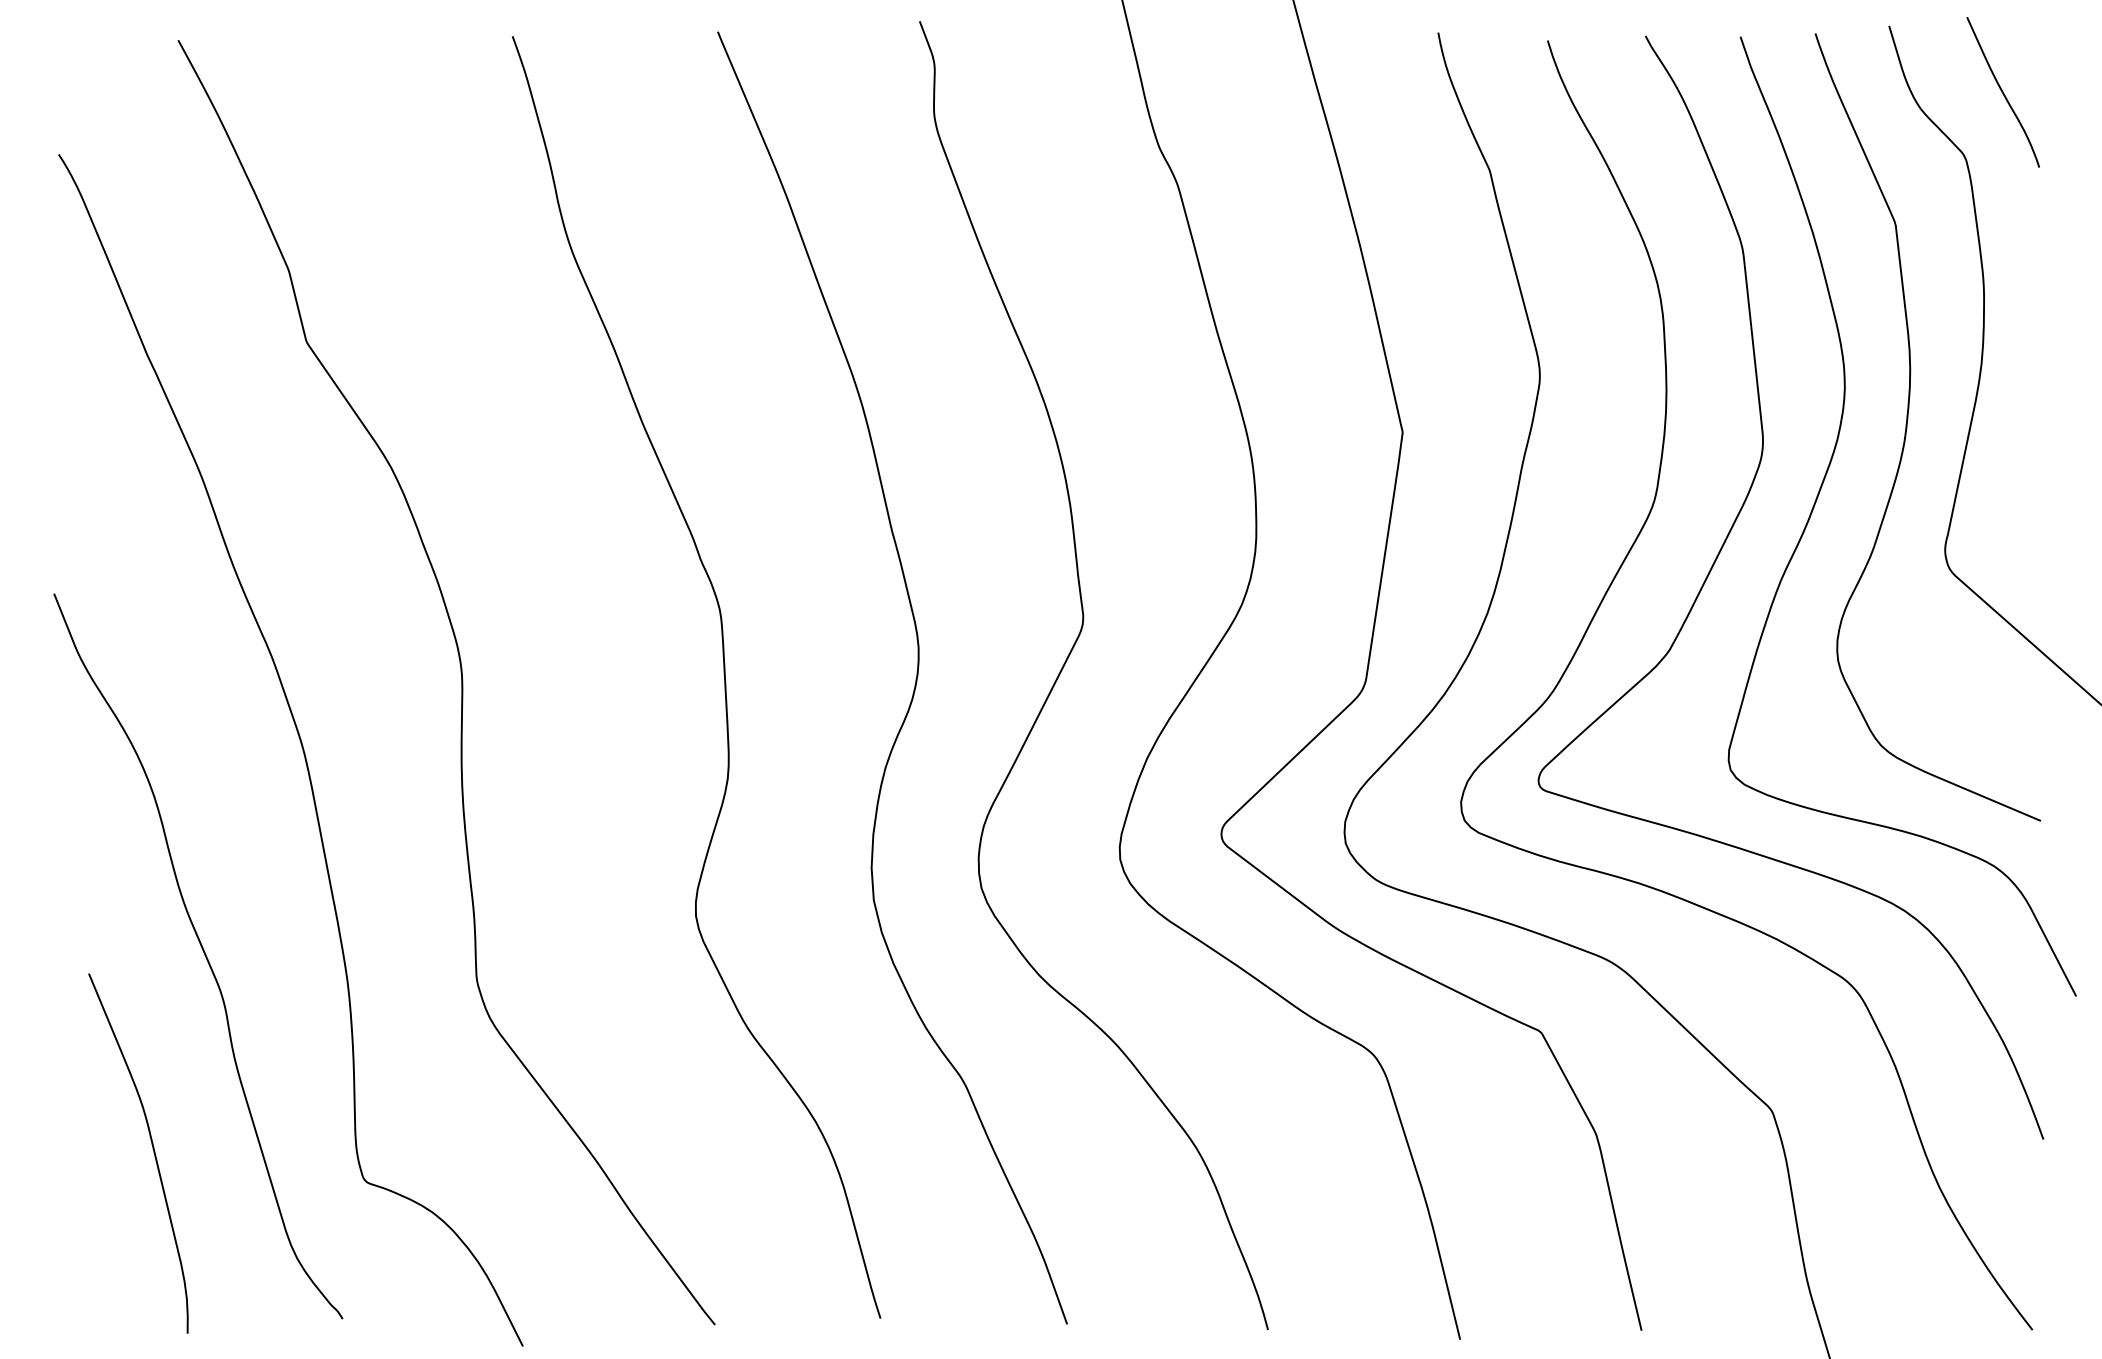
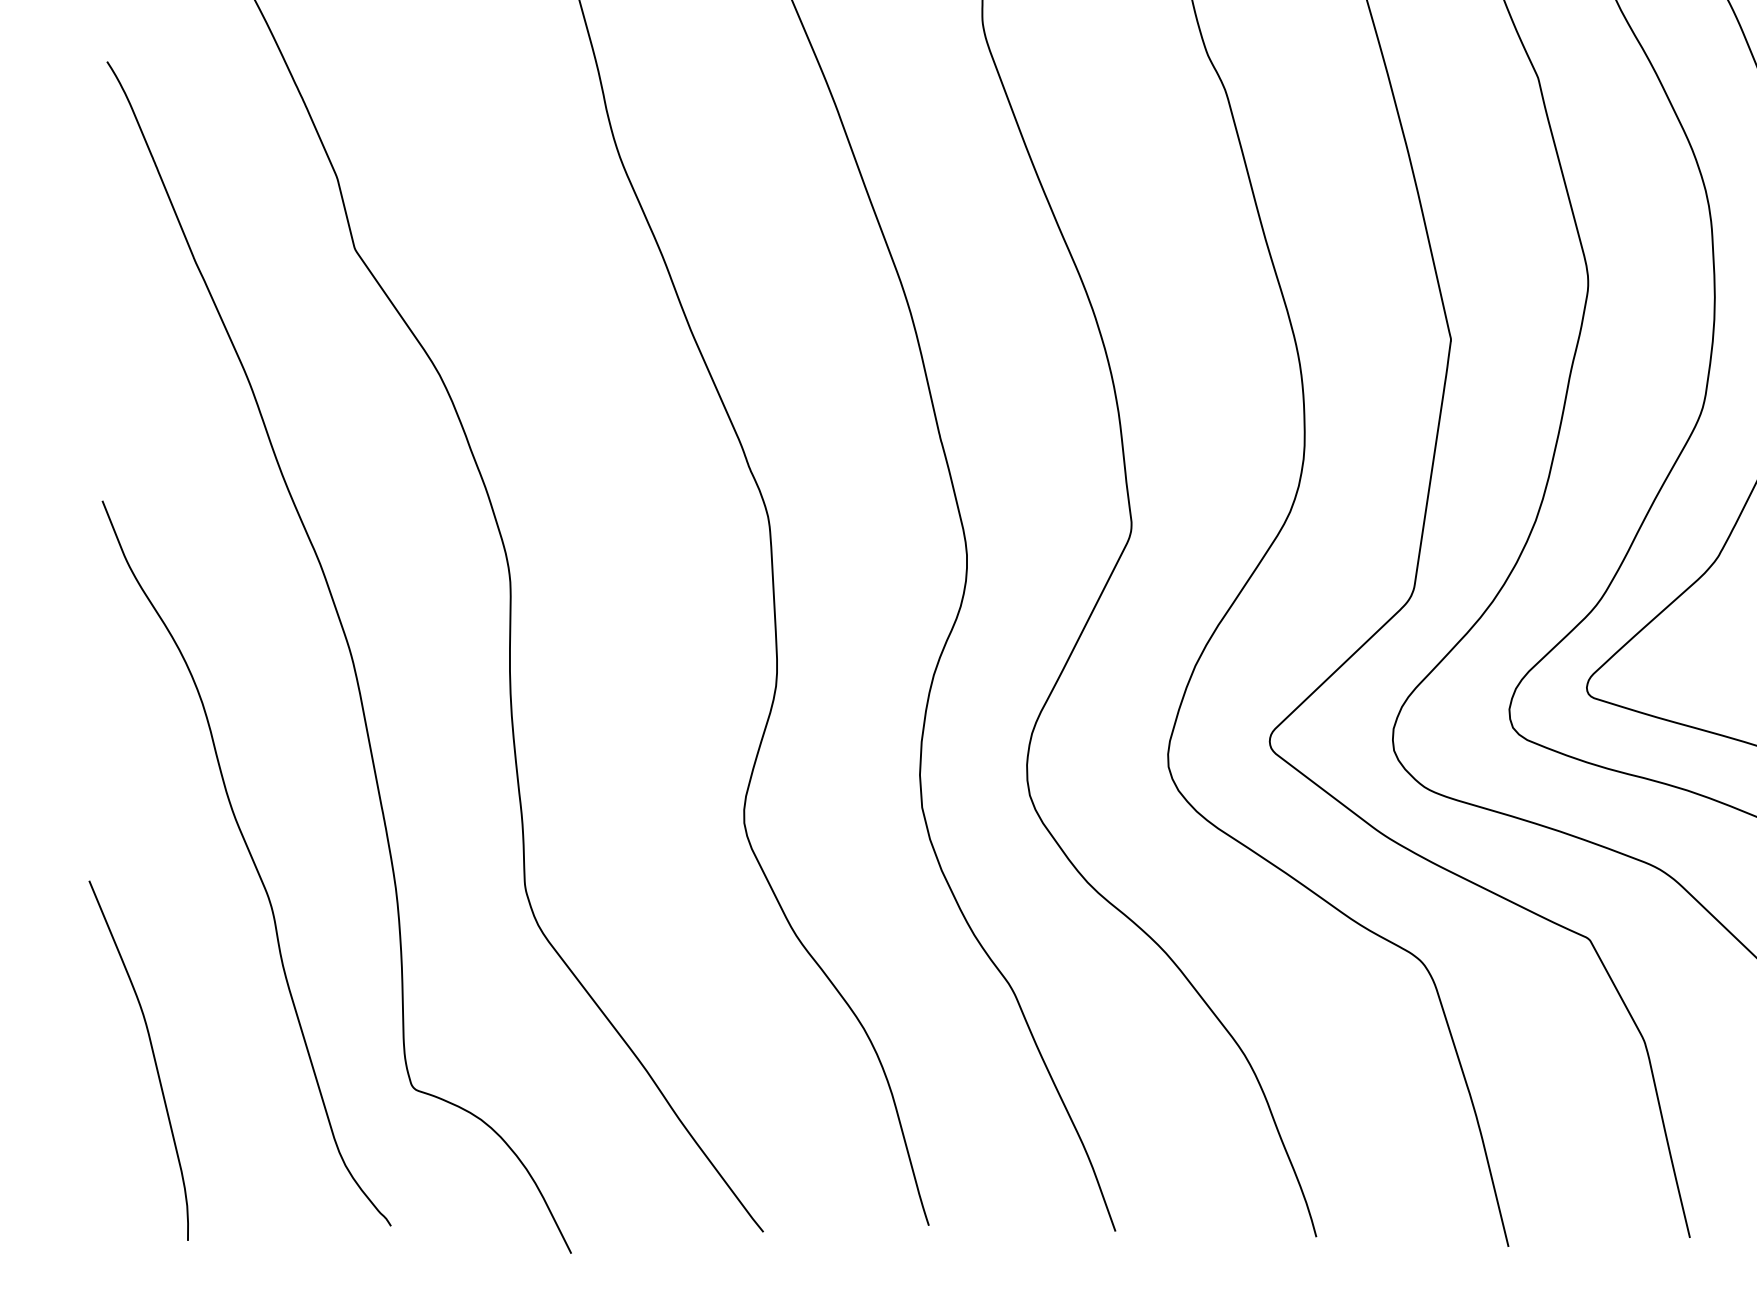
curve: (152, 1149) -> (152, 1056), moved

